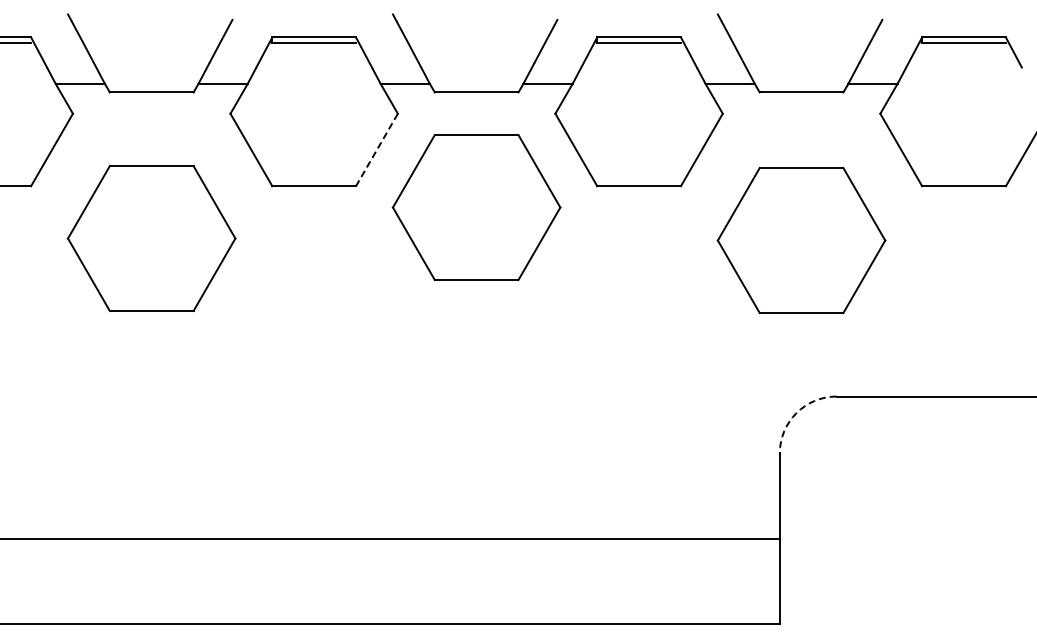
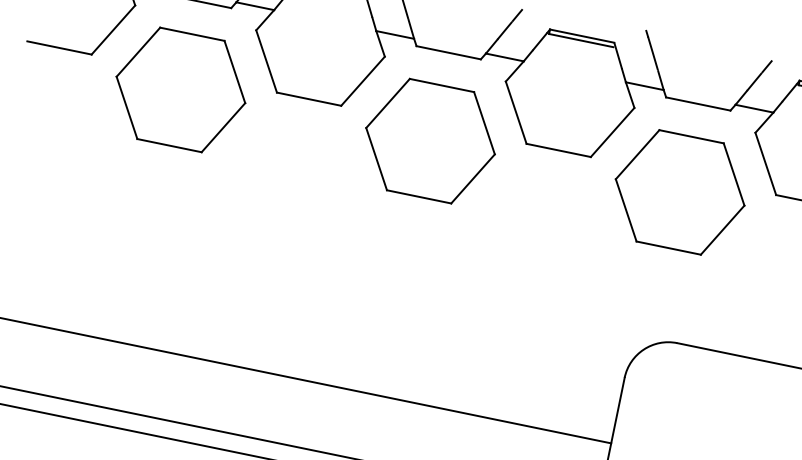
line: (376, 149) -> (362, 80), dashed -> solid
part: (151, 238) -> (180, 89), moved
part: (801, 240) -> (680, 192), moved
arc: (796, 413) -> (643, 349), dashed -> solid

